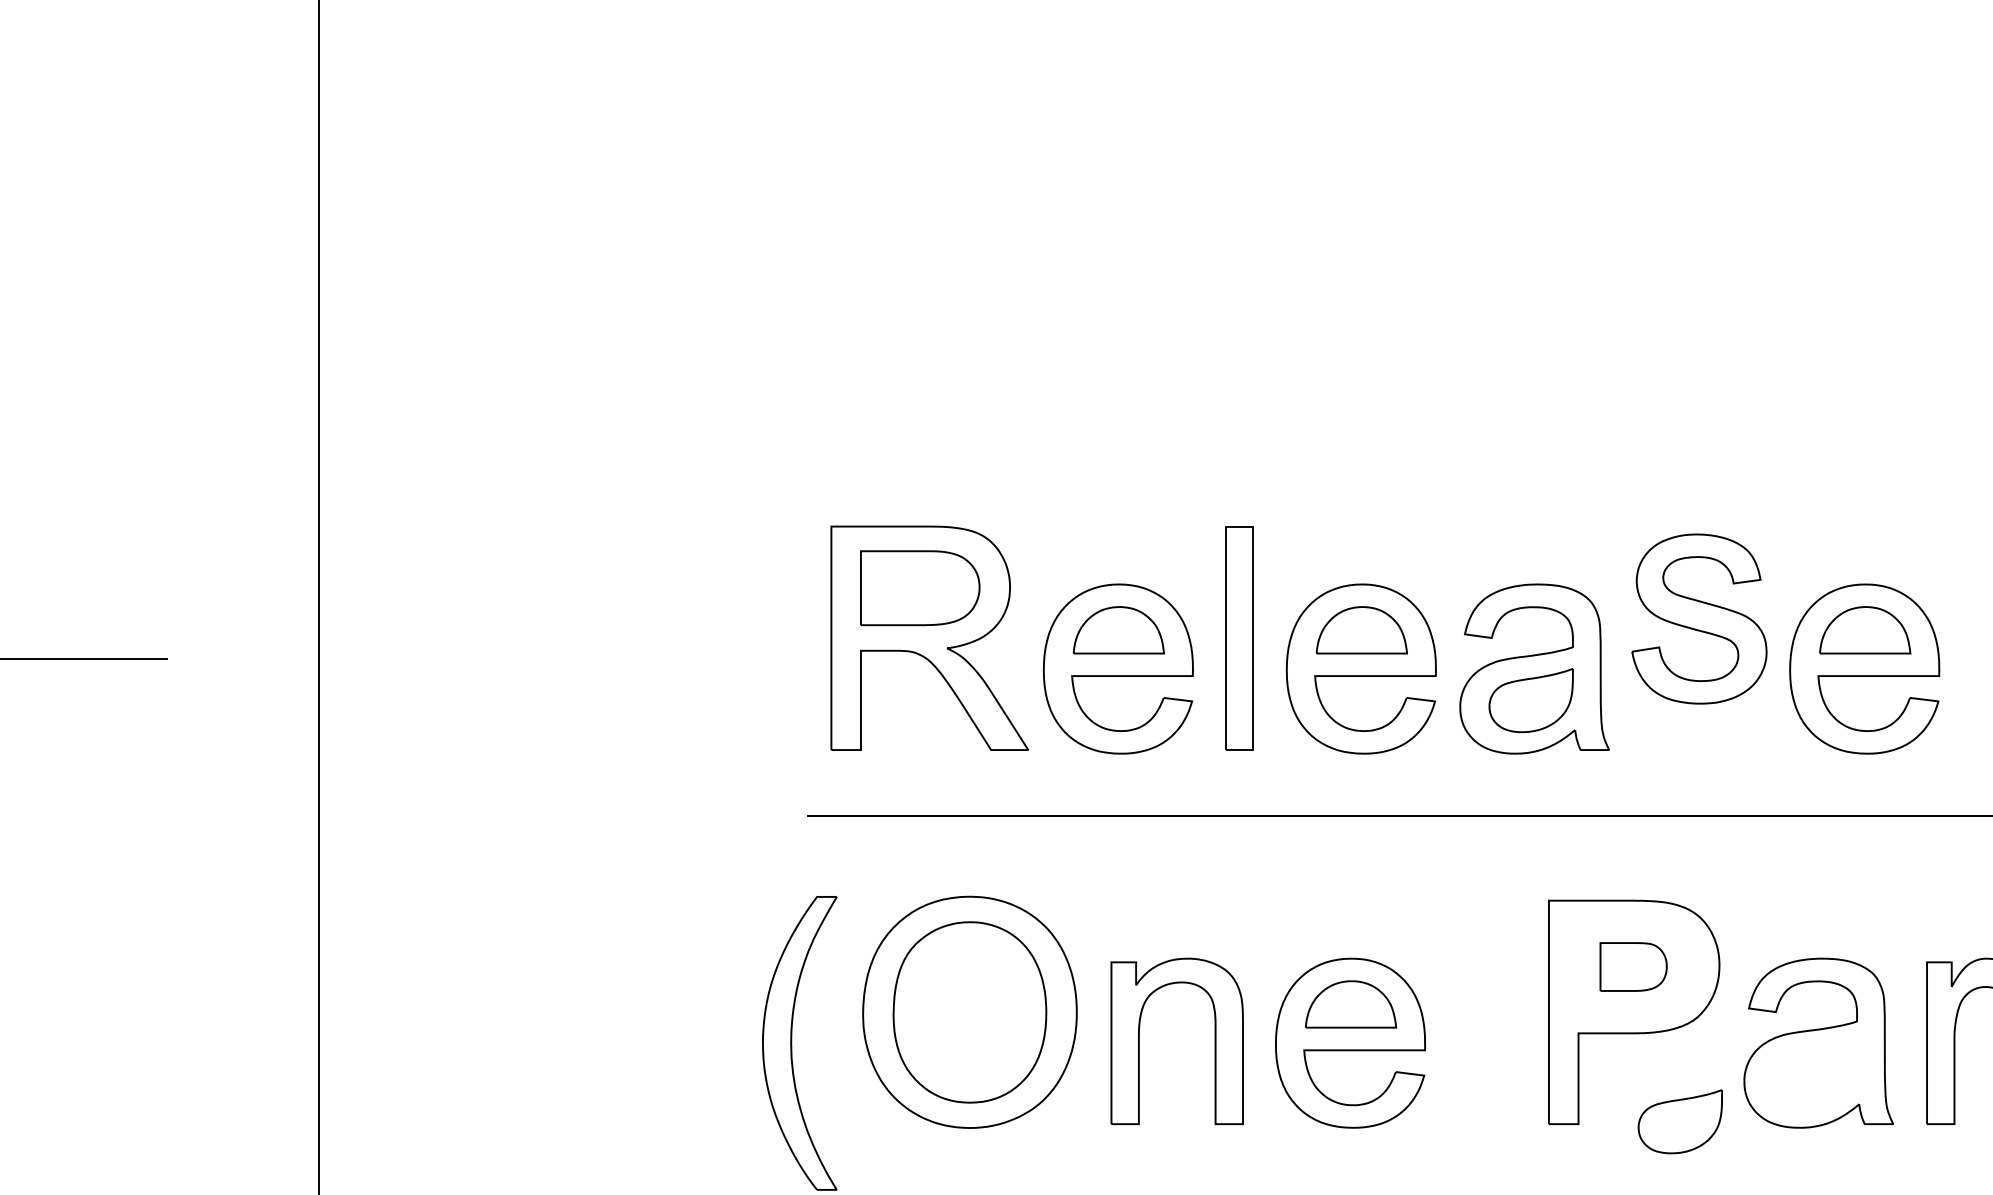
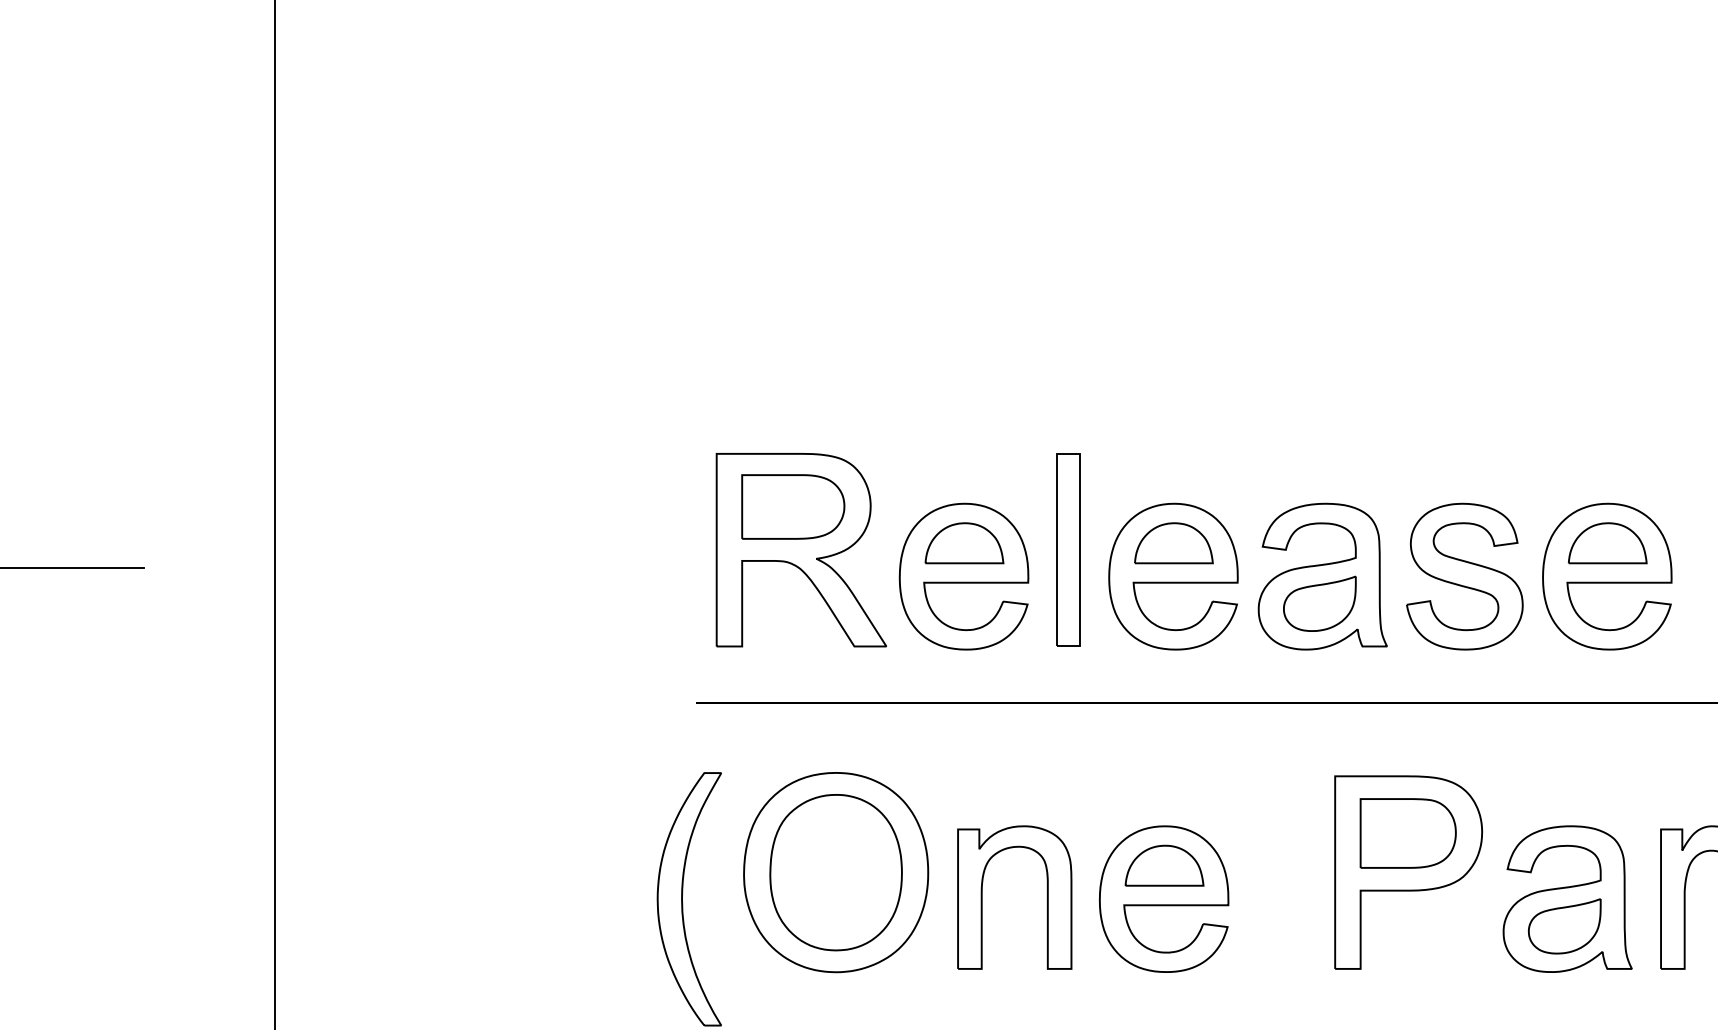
part: (1699, 618) -> (1464, 576), moved
part: (1633, 966) -> (1408, 833), size x1.67
part: (1679, 1121) -> (1564, 926), moved

